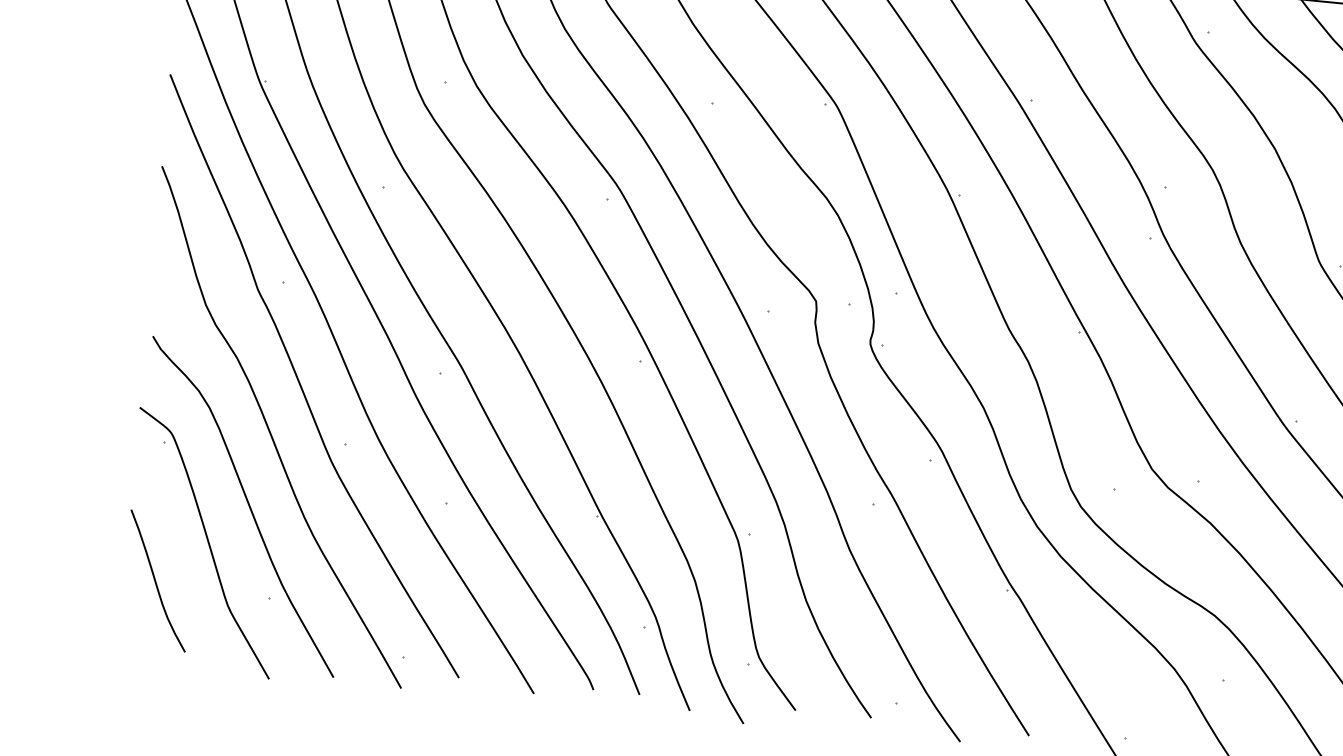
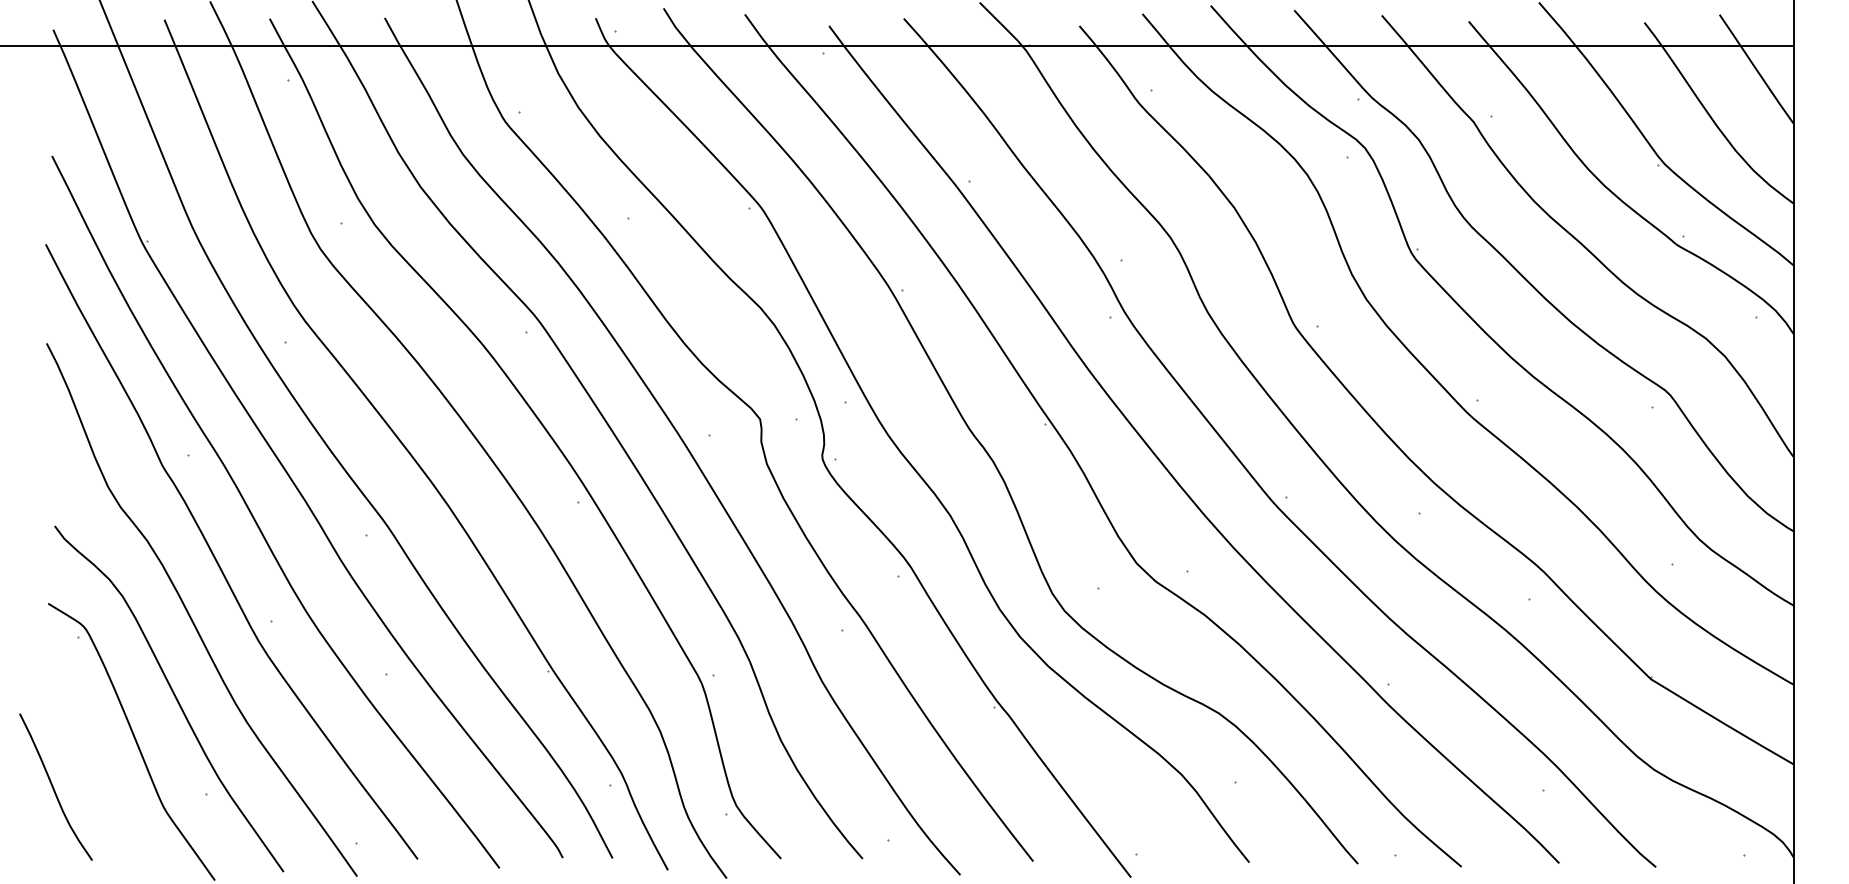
curve: (155, 580) -> (53, 786), moved

